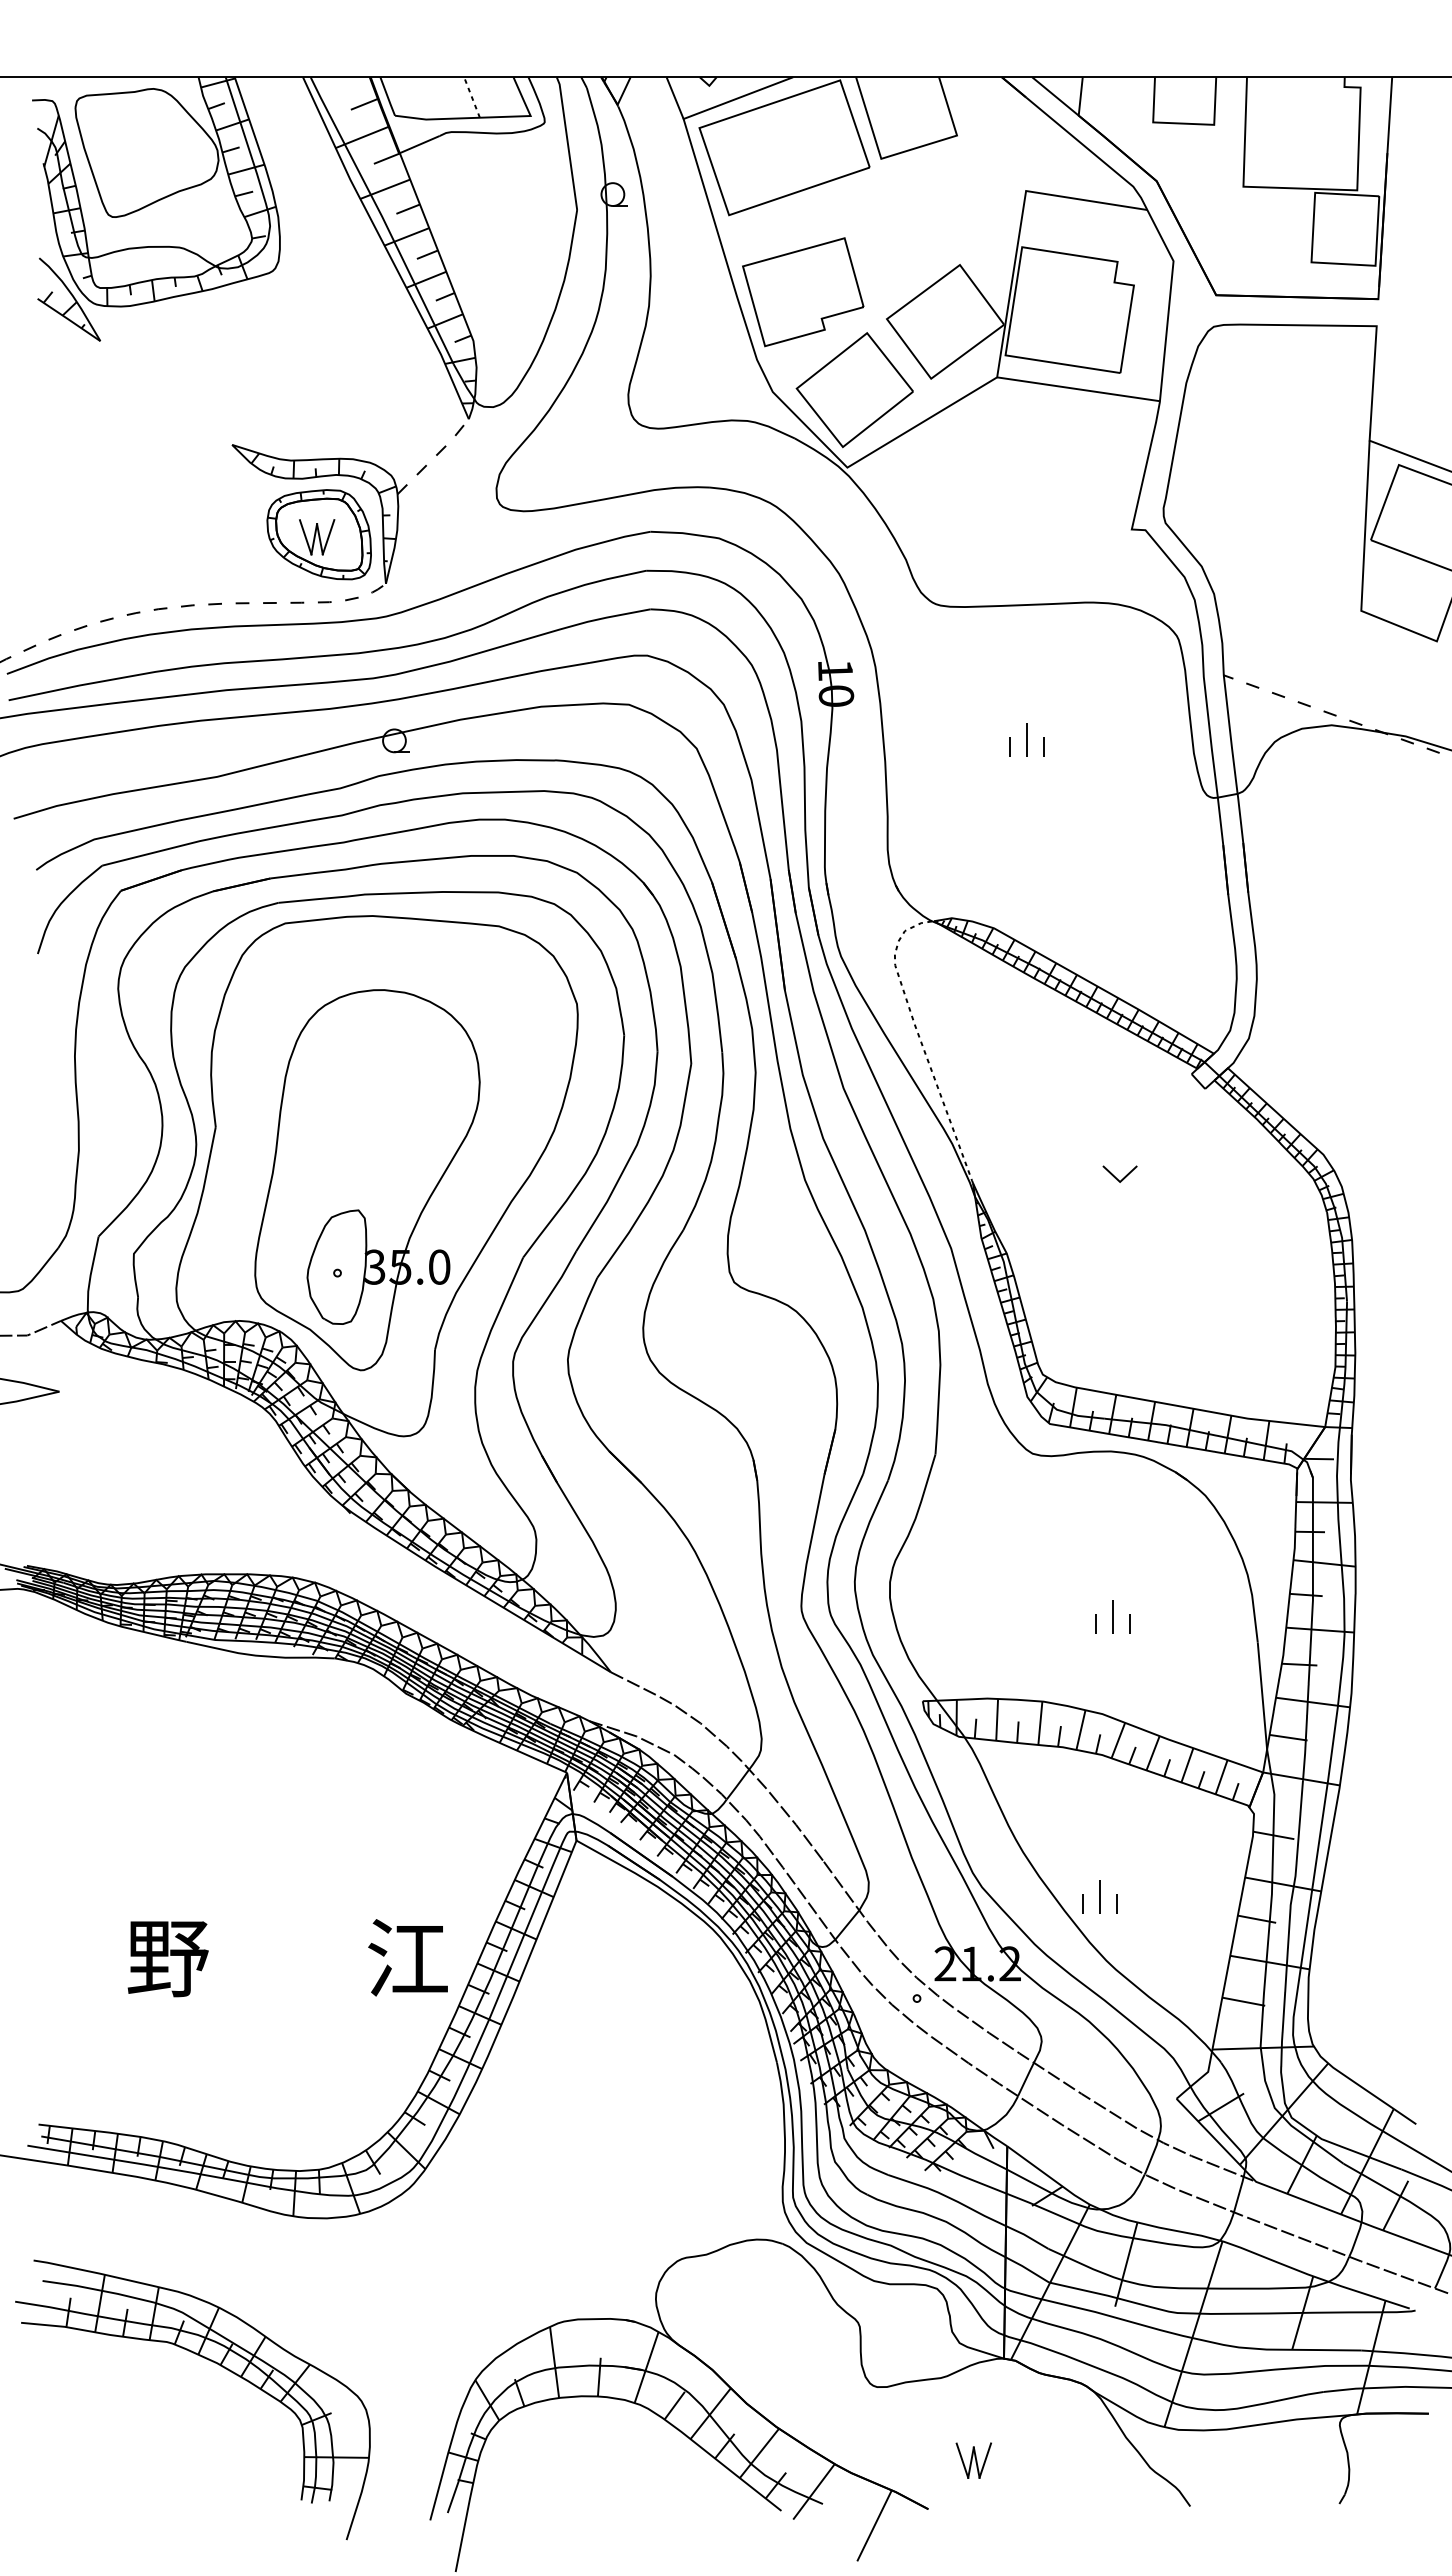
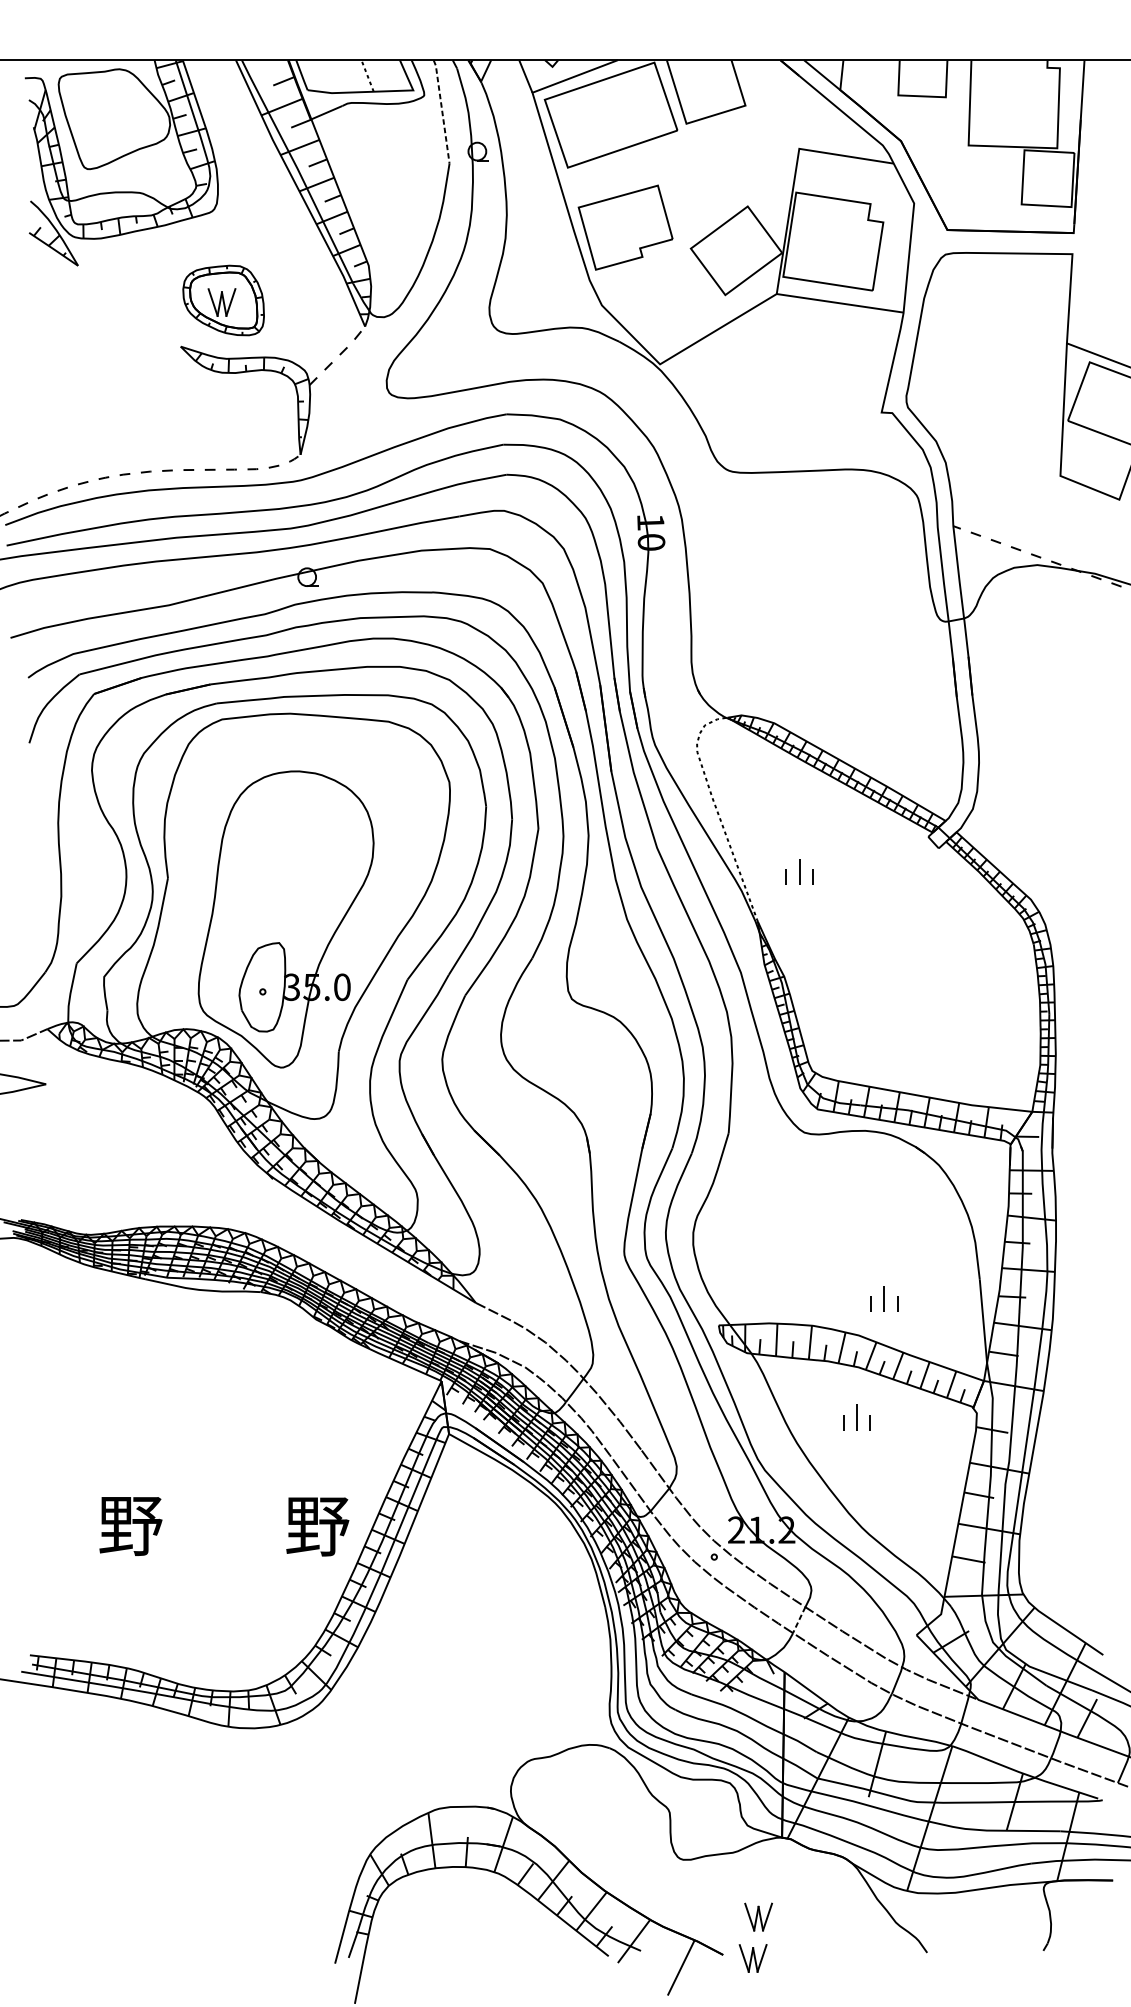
line: (567, 142) -> (442, 111), solid -> dashed
part: (854, 390) -> (665, 304), removed
part: (318, 534) -> (223, 300), moved
part: (1026, 739) -> (799, 871), moved
part: (1119, 1173) -> (872, 914), removed
part: (1112, 1616) -> (883, 1298), moved
part: (1099, 1896) -> (856, 1416), moved
text: (407, 1958) -> (317, 1525), 江 -> 野
line: (1025, 2079) -> (798, 1620), solid -> dashed
part: (210, 2361) -> (163, 1839), removed
part: (966, 2513) -> (752, 1958), added

